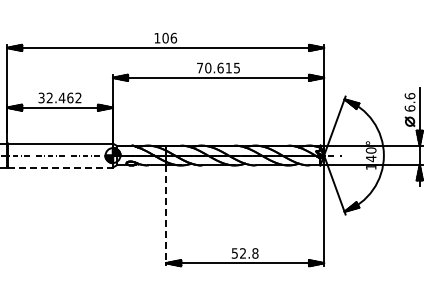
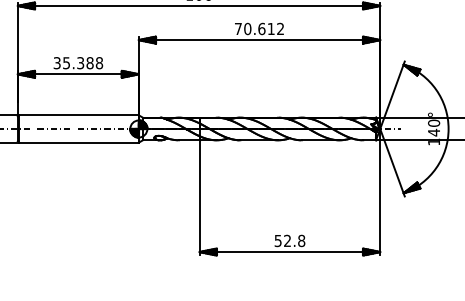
text: (236, 67) -> (280, 28), 70.615 -> 70.612
text: (63, 97) -> (82, 62), 32.462 -> 35.388
line: (61, 167) -> (79, 142), dashed -> solid
line: (166, 216) -> (200, 198), dashed -> solid

